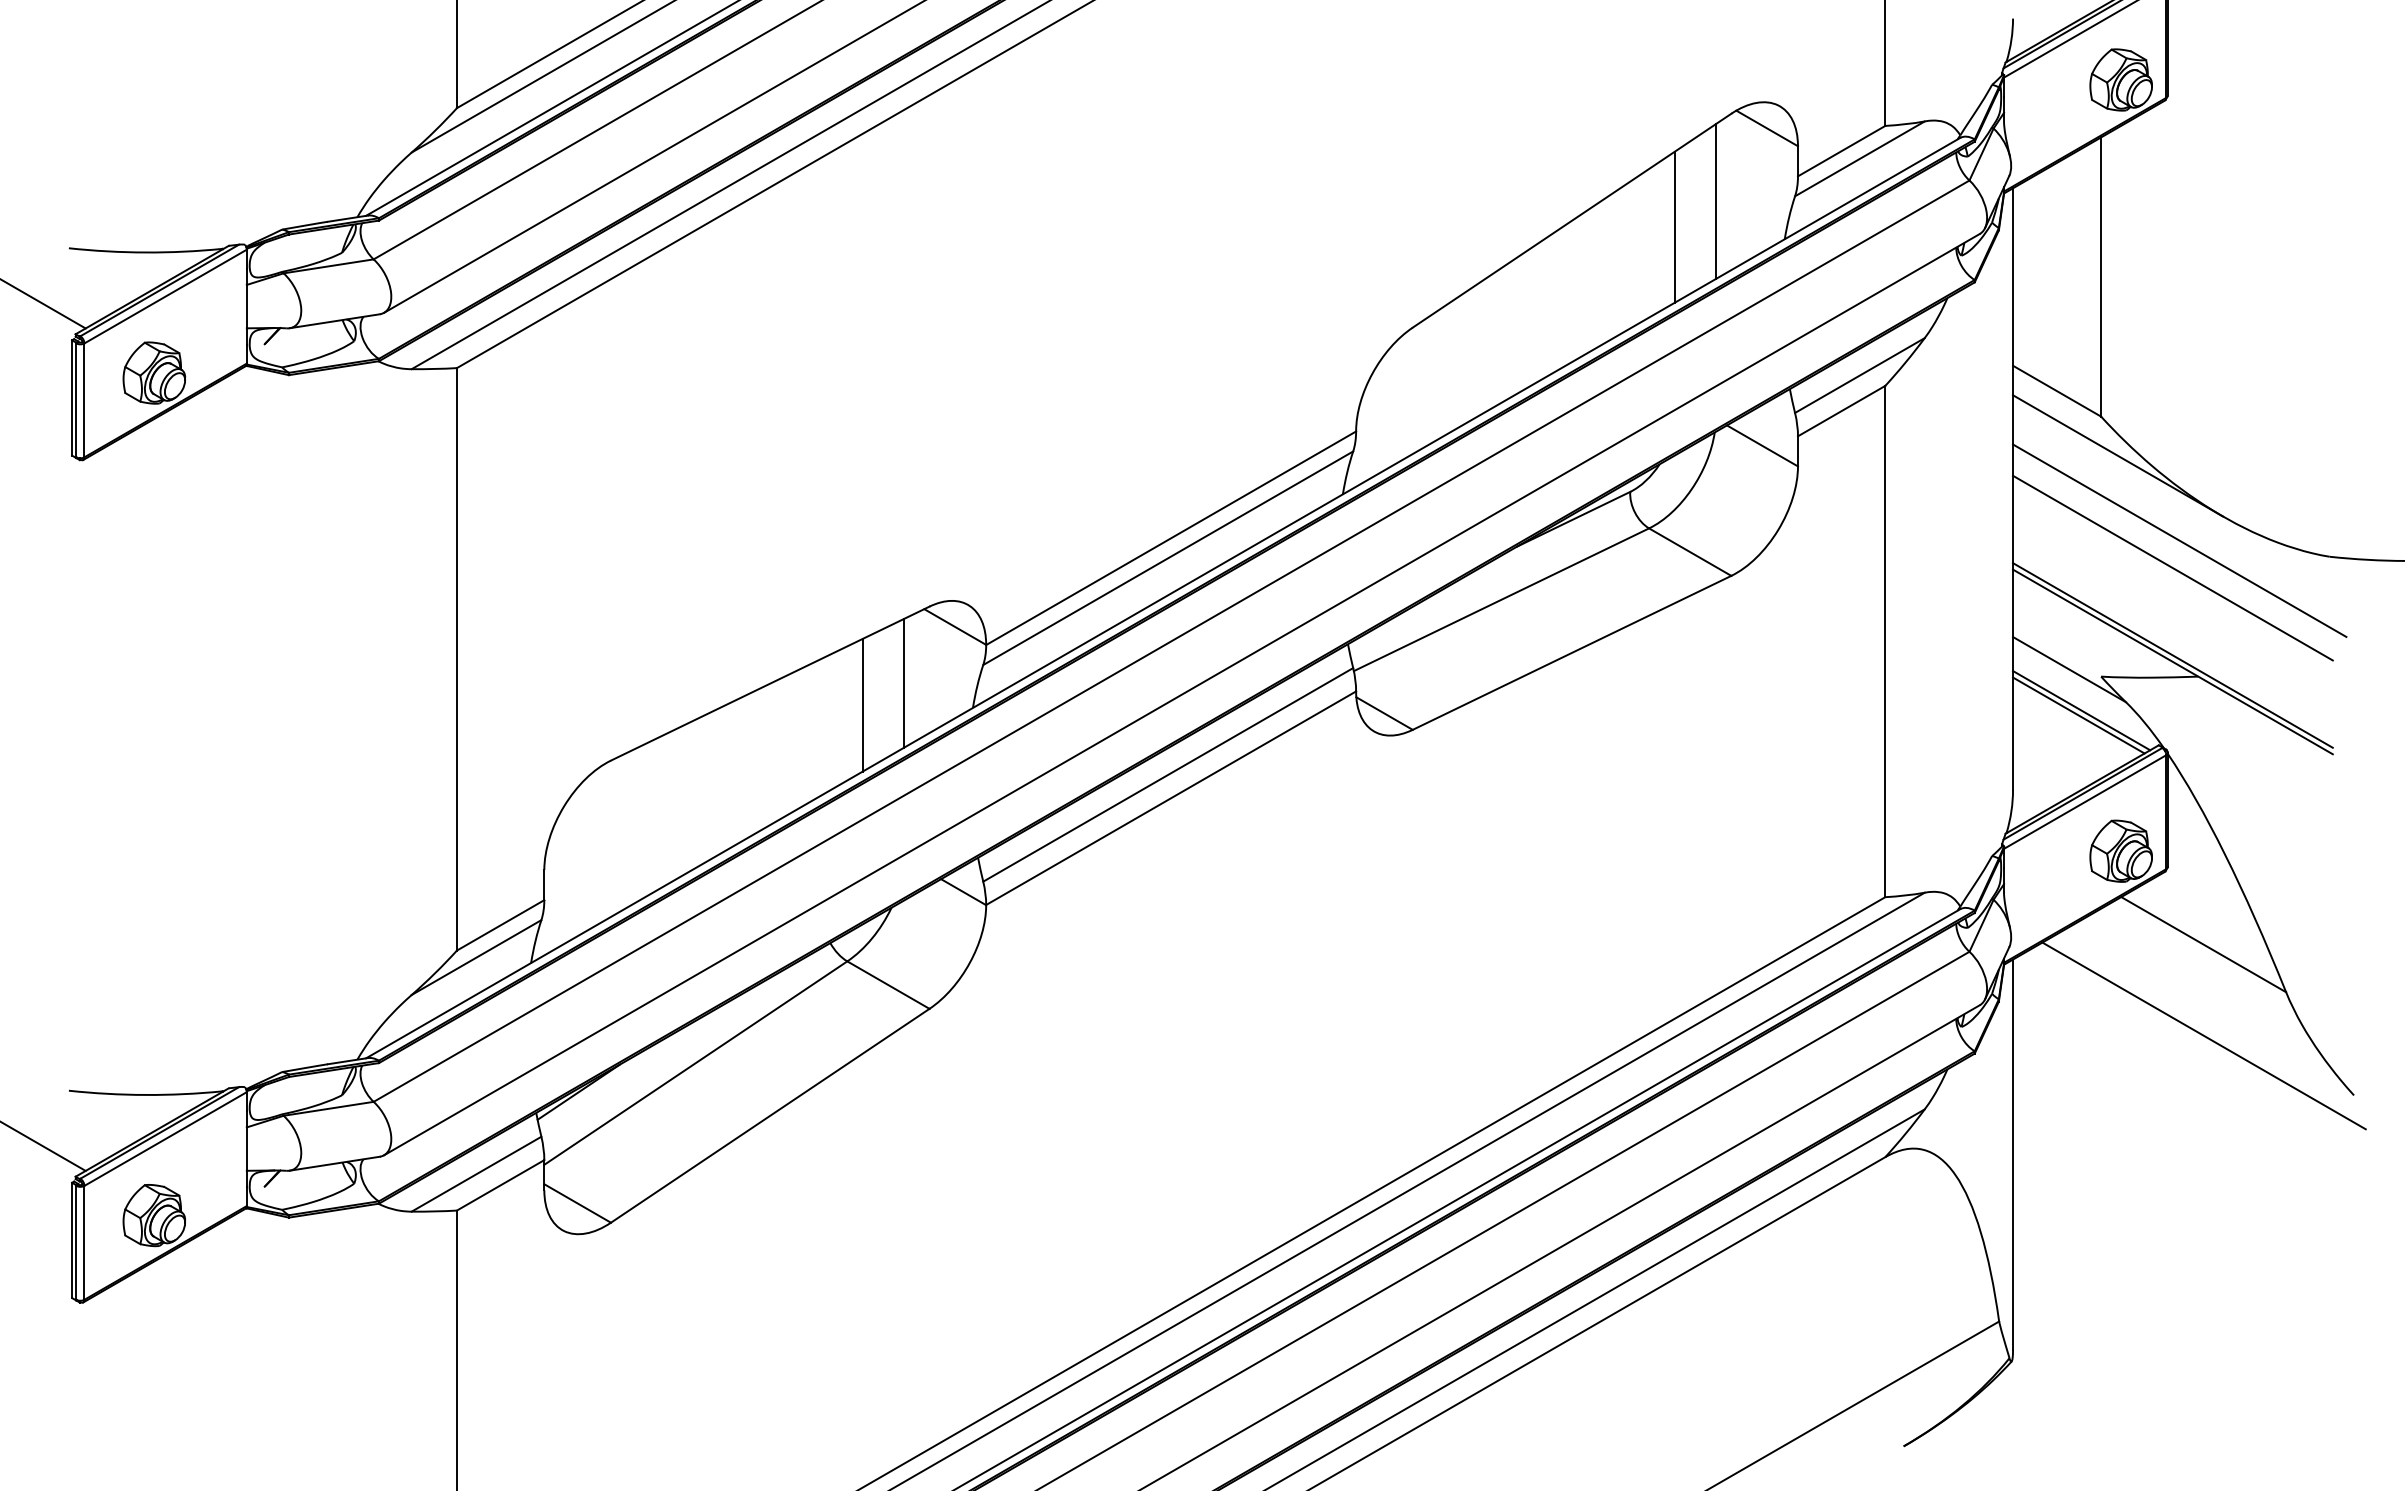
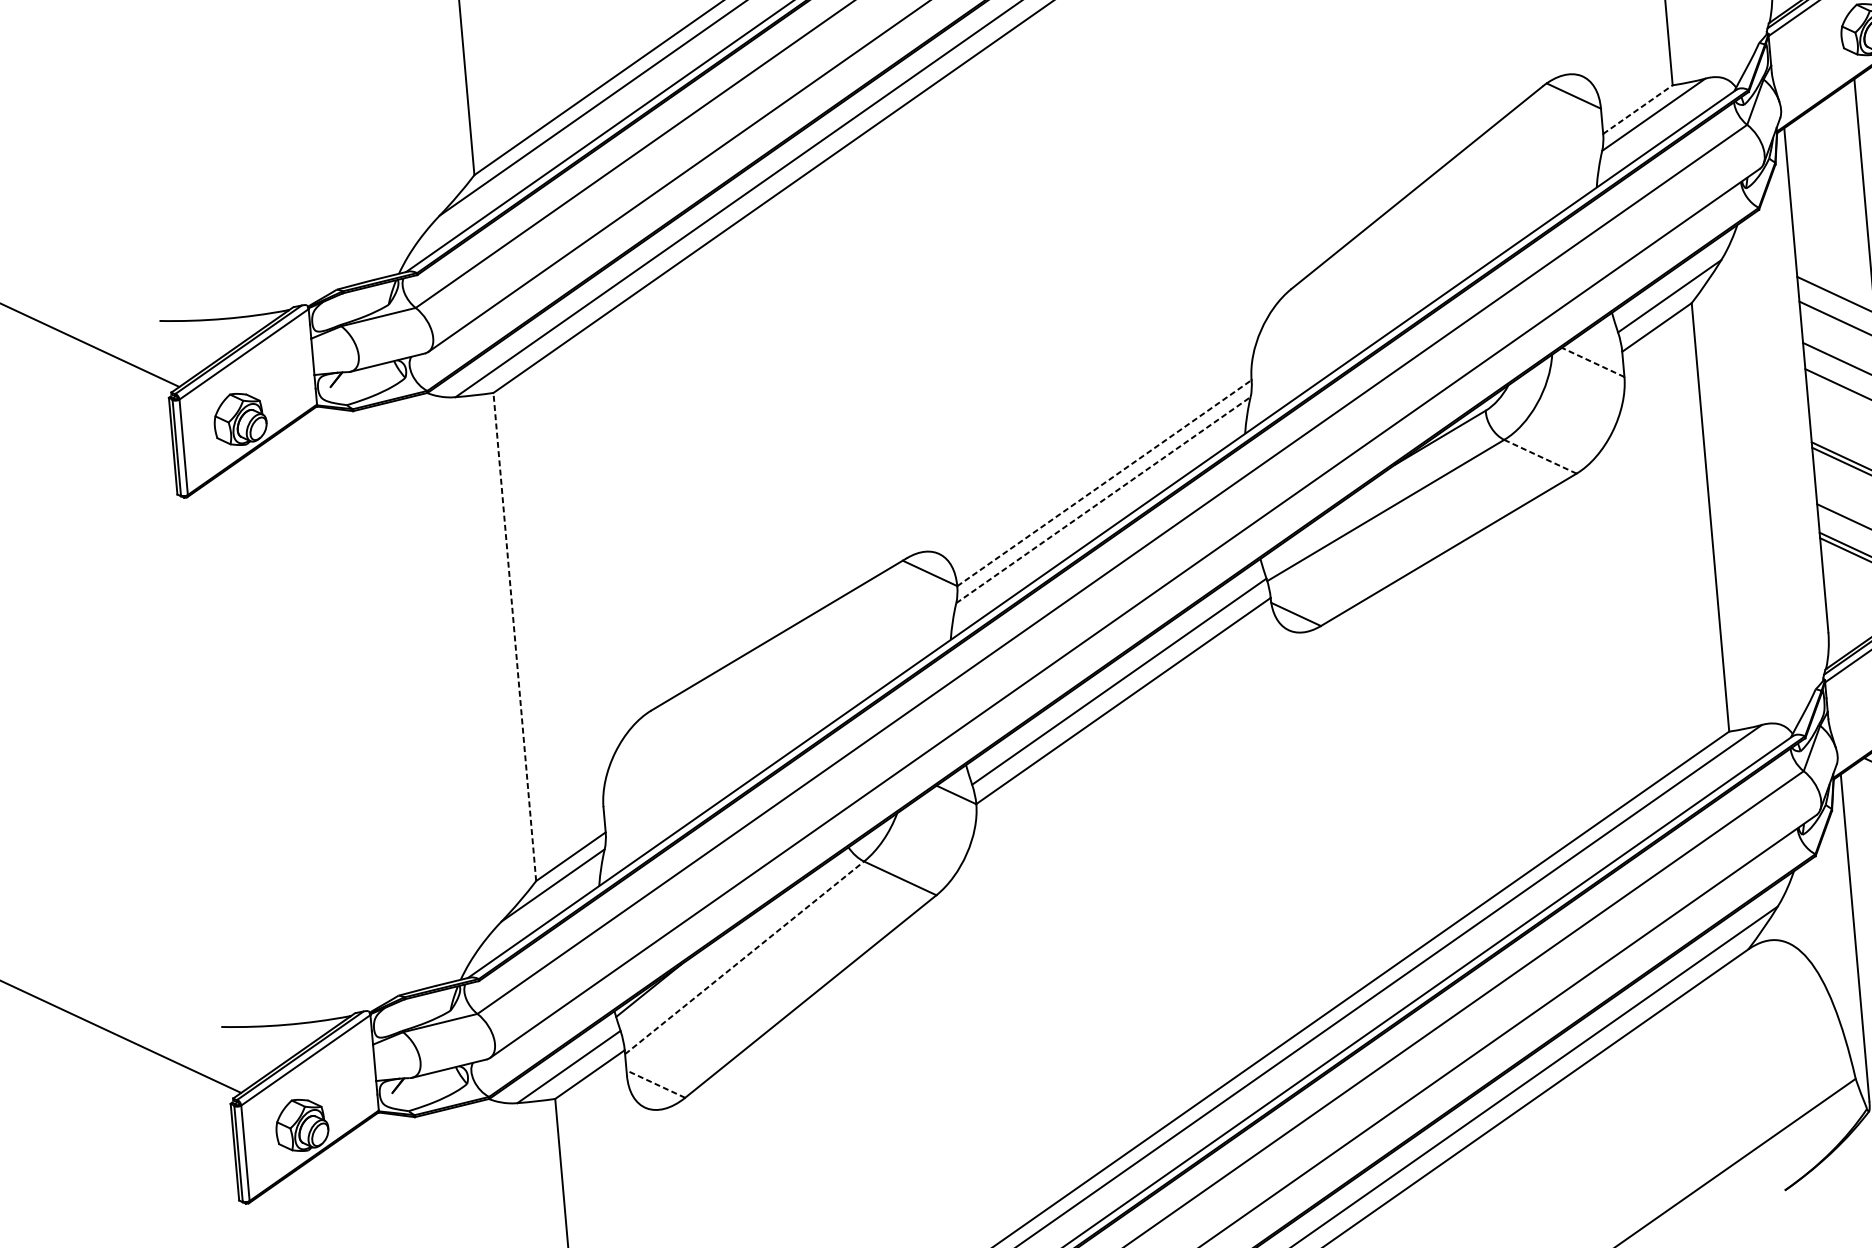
line: (1842, 150) -> (1638, 109), solid -> dashed
line: (1715, 201) -> (1535, 161), removed
line: (1674, 226) -> (1503, 185), removed
line: (1762, 445) -> (1593, 362), solid -> dashed
line: (1171, 538) -> (1104, 483), solid -> dashed
line: (1690, 552) -> (1540, 457), solid -> dashed
line: (1168, 558) -> (1103, 500), solid -> dashed
line: (456, 658) -> (514, 636), solid -> dashed
line: (903, 682) -> (890, 623), removed
line: (862, 704) -> (857, 645), removed
line: (696, 1062) -> (745, 957), solid -> dashed
line: (577, 1203) -> (655, 1084), solid -> dashed

